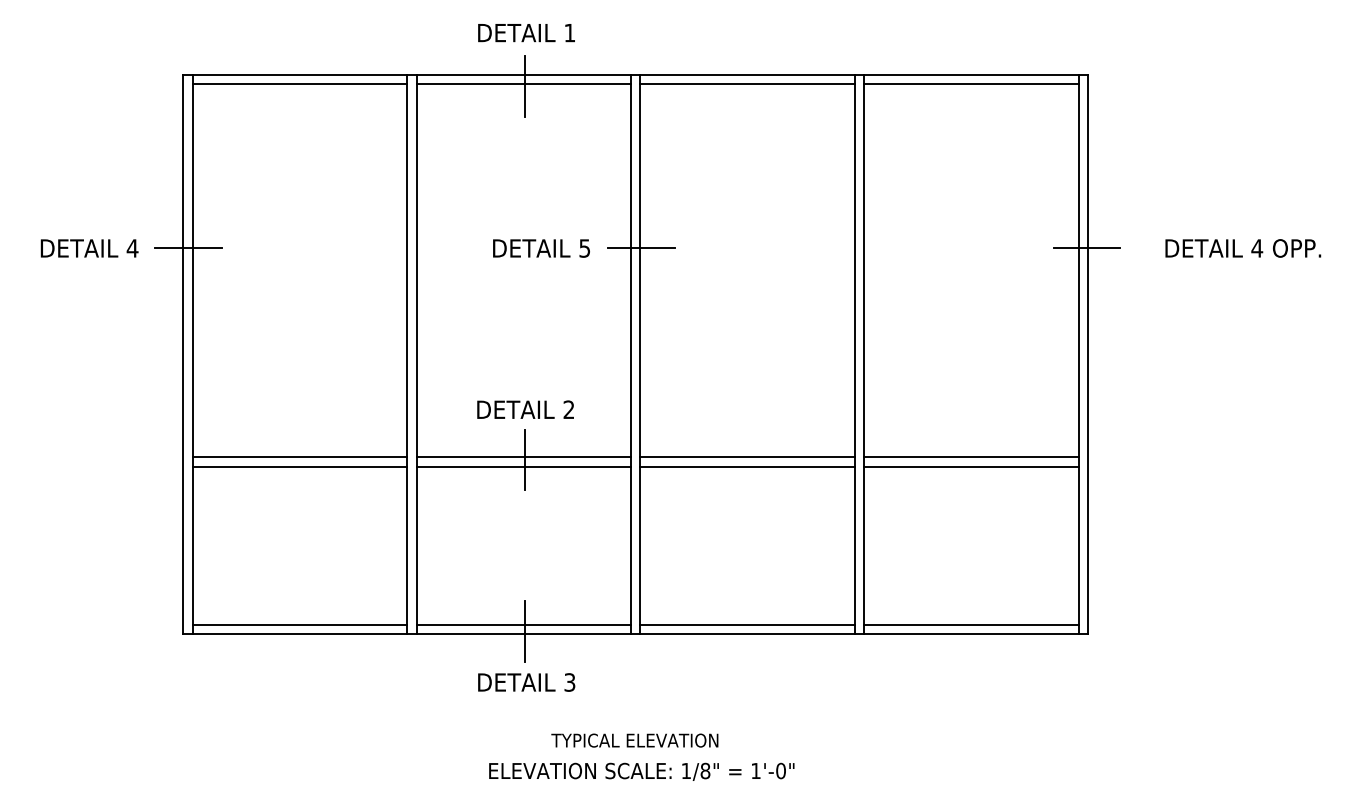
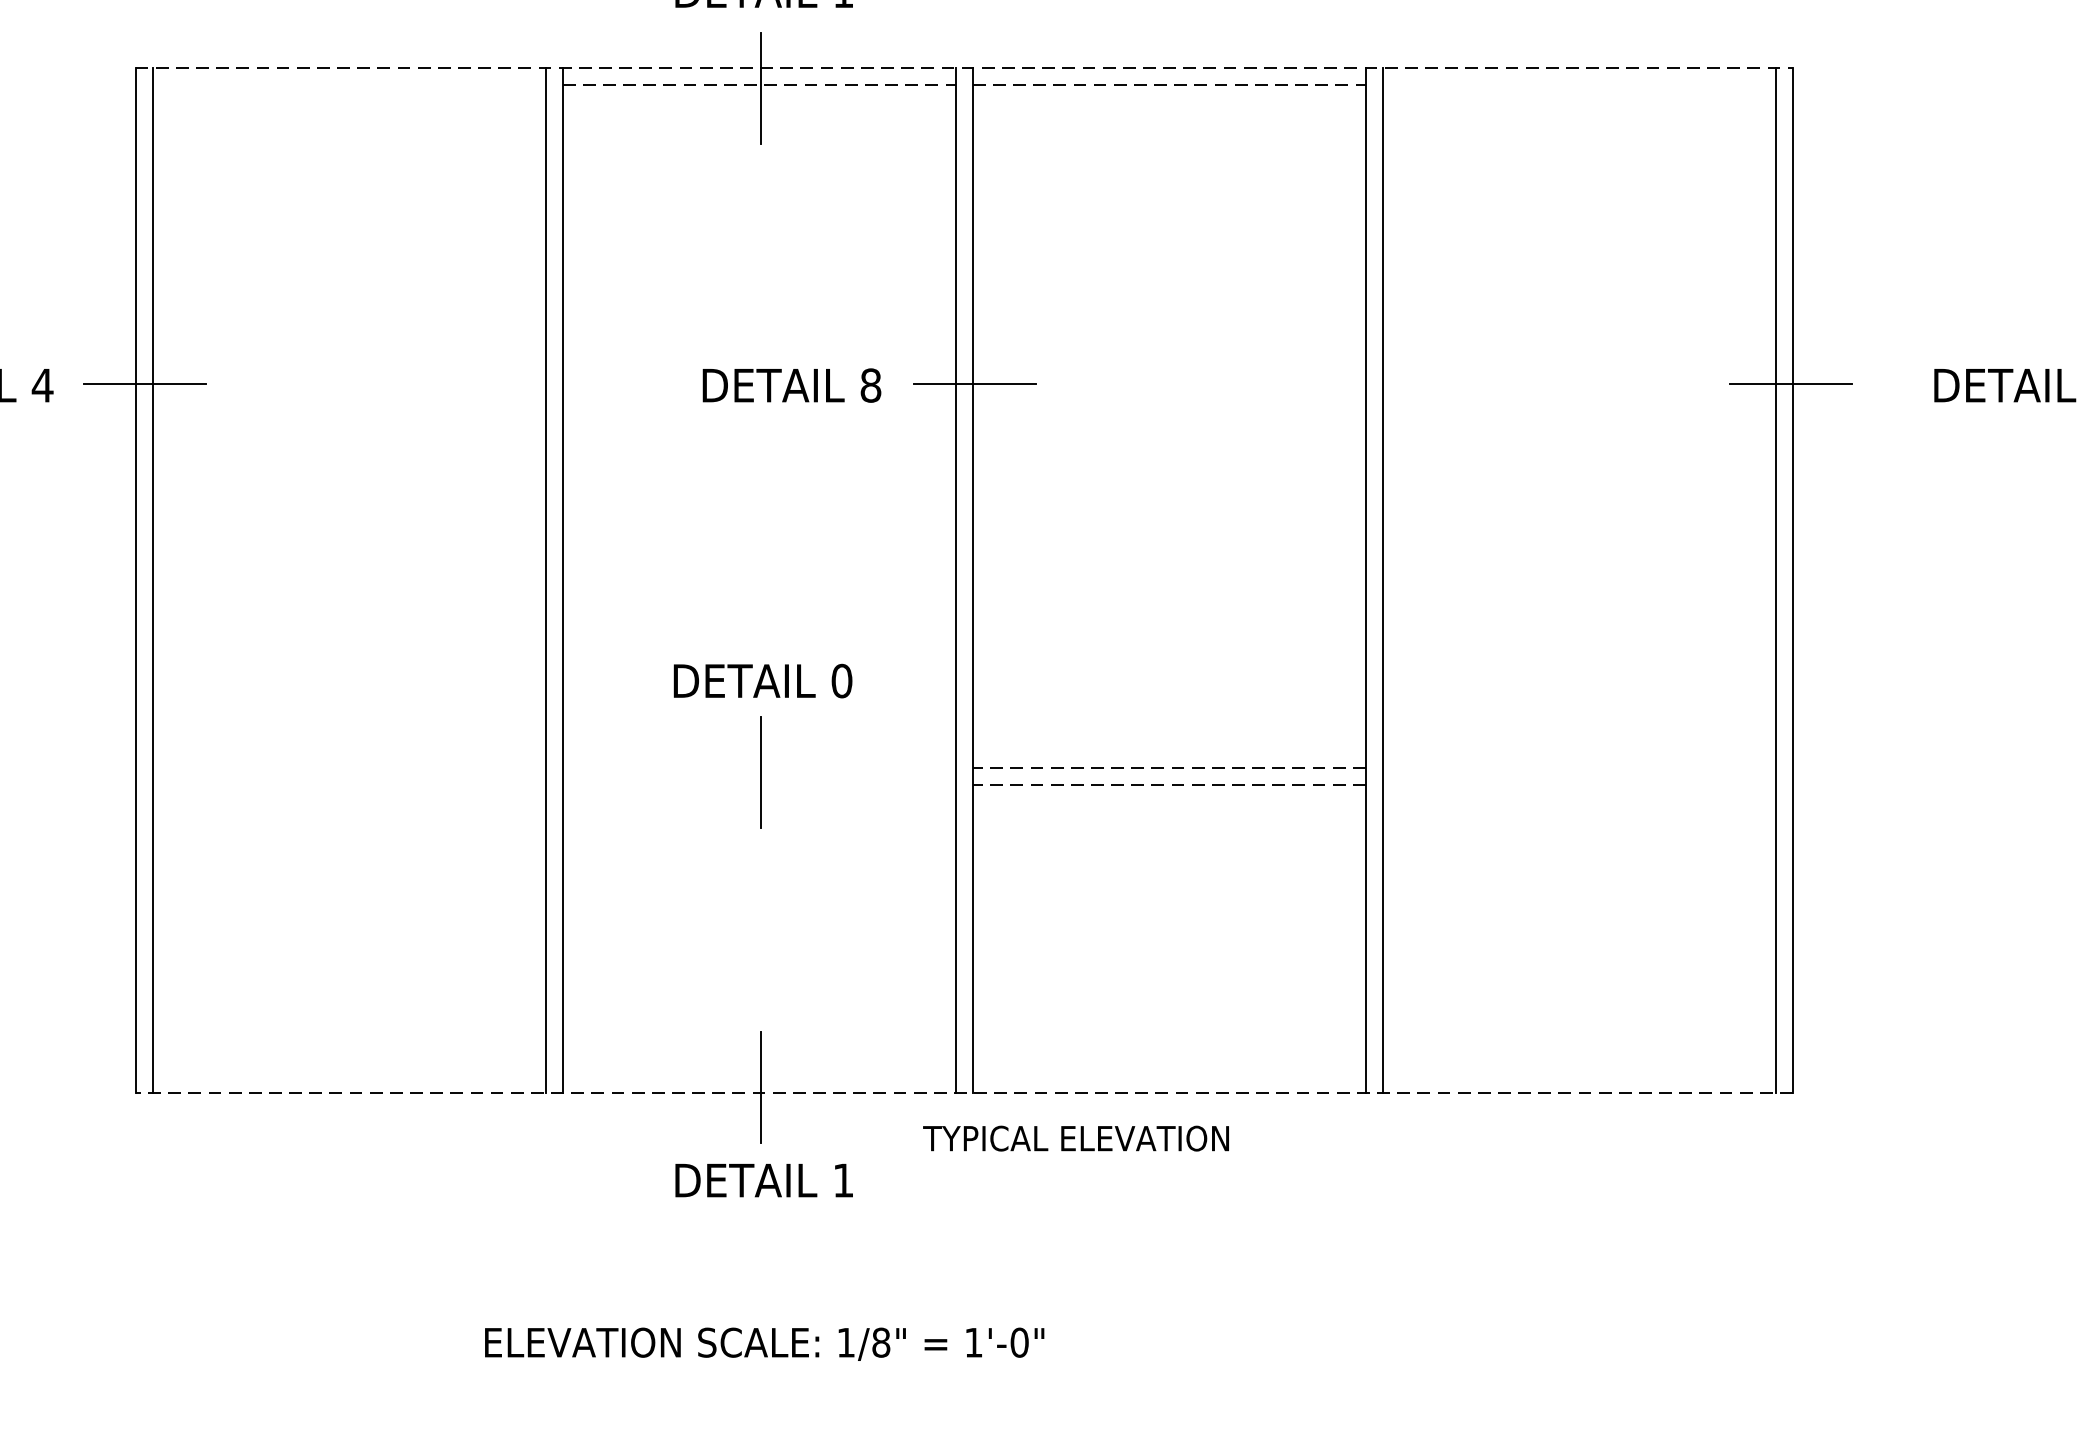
line: (636, 74) -> (965, 66), solid -> dashed
line: (299, 84) -> (348, 85), removed
line: (524, 84) -> (760, 85), solid -> dashed
line: (748, 84) -> (1170, 85), solid -> dashed
line: (971, 84) -> (1579, 85), removed
text: (584, 248) -> (870, 385), 5 -> 8
text: (568, 409) -> (840, 680), 2 -> 0
line: (299, 457) -> (348, 768), removed
line: (523, 457) -> (758, 768), removed
line: (747, 457) -> (1168, 768), solid -> dashed
line: (971, 457) -> (1579, 768), removed
line: (299, 466) -> (348, 784), removed
line: (523, 466) -> (758, 784), removed
line: (747, 466) -> (1168, 784), solid -> dashed
line: (971, 466) -> (1579, 784), removed
line: (299, 625) -> (348, 1076), removed
line: (523, 625) -> (758, 1076), removed
line: (747, 625) -> (1168, 1076), removed
line: (971, 625) -> (1579, 1076), removed
line: (635, 634) -> (963, 1092), solid -> dashed
text: (569, 682) -> (842, 1180), 3 -> 1
text: (634, 740) -> (1075, 1138), moved
text: (641, 771) -> (764, 1343), moved

